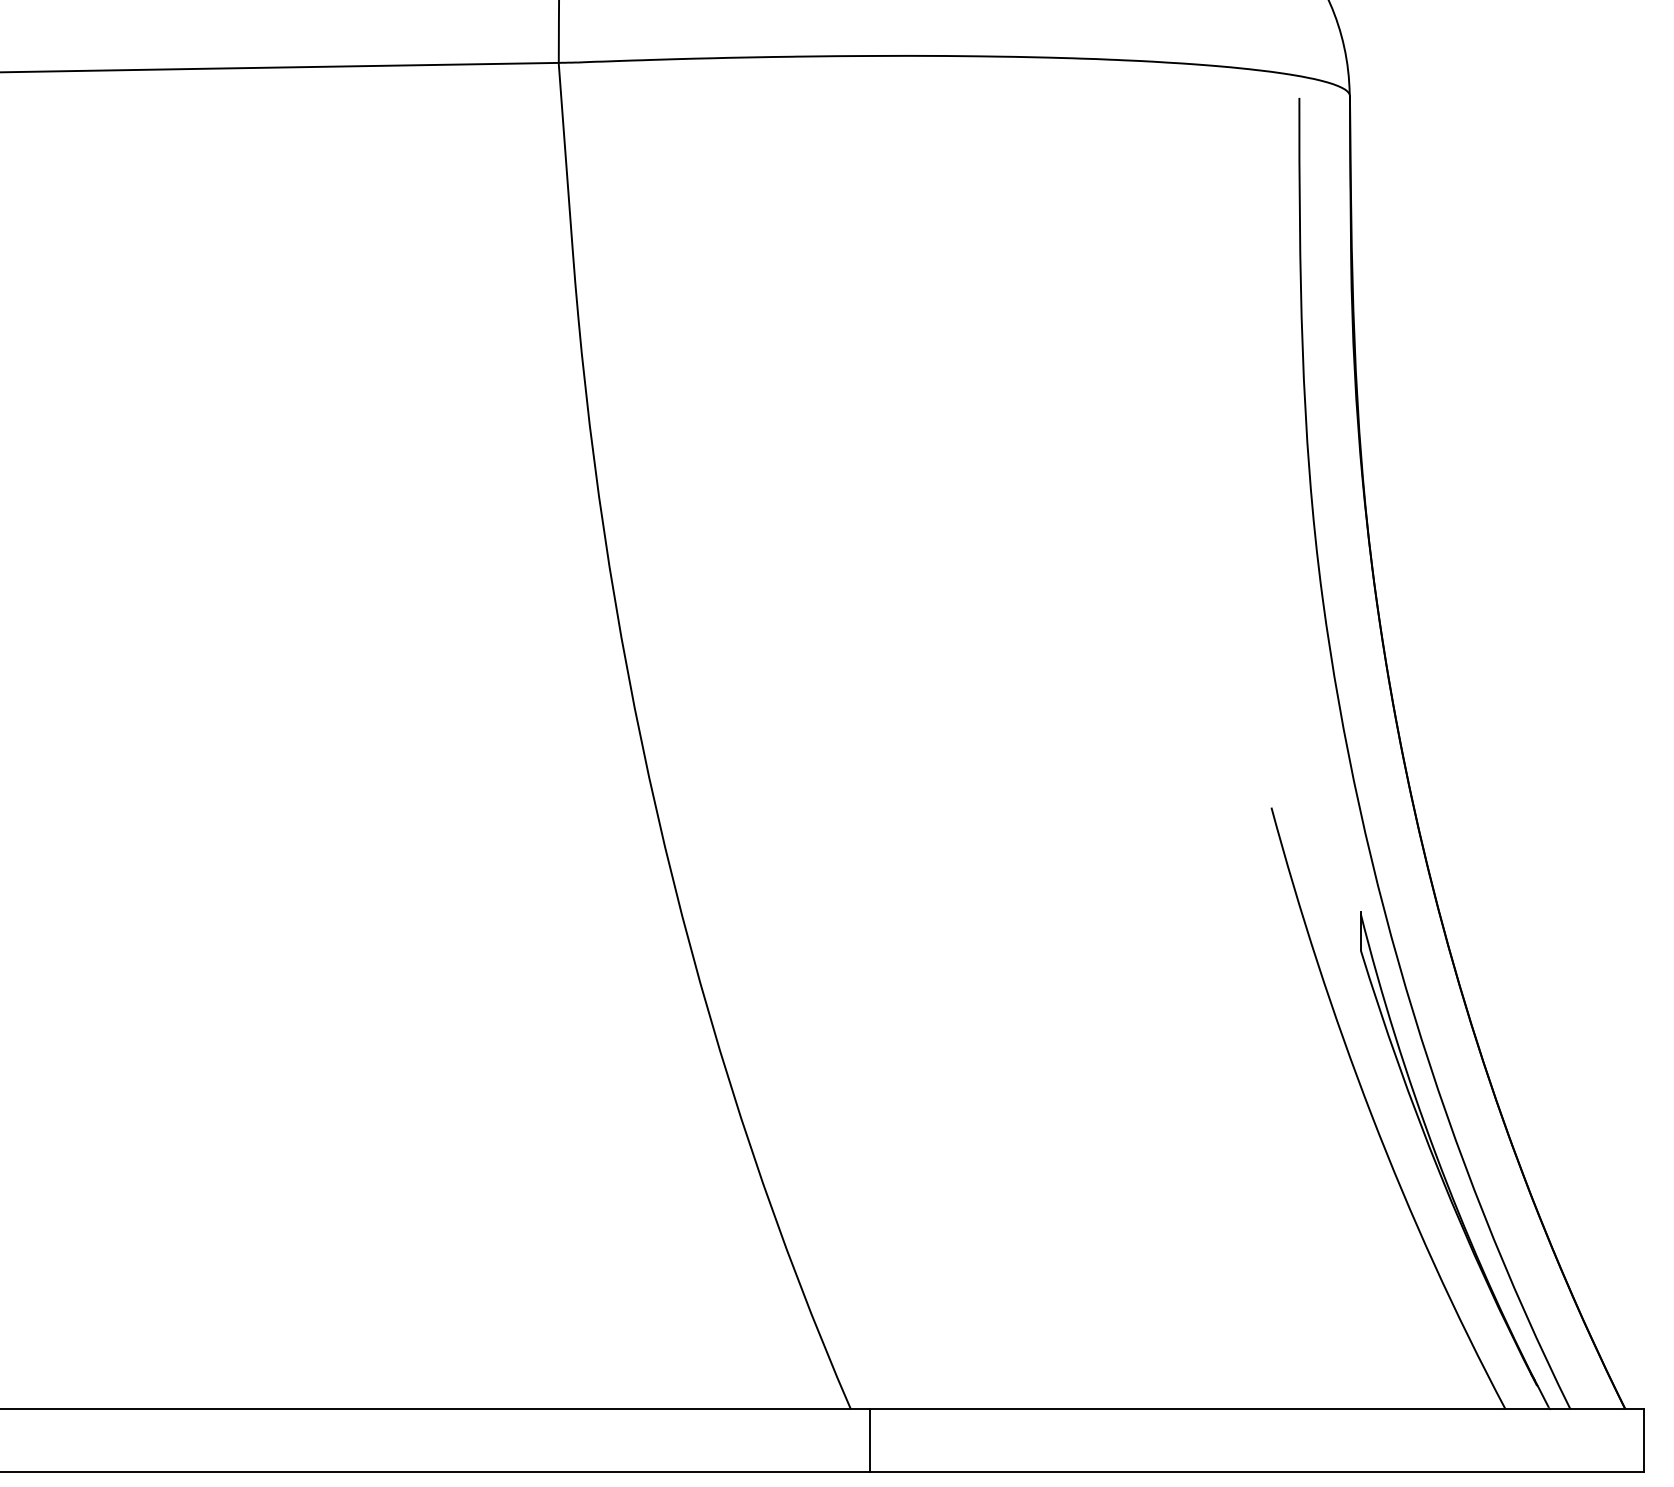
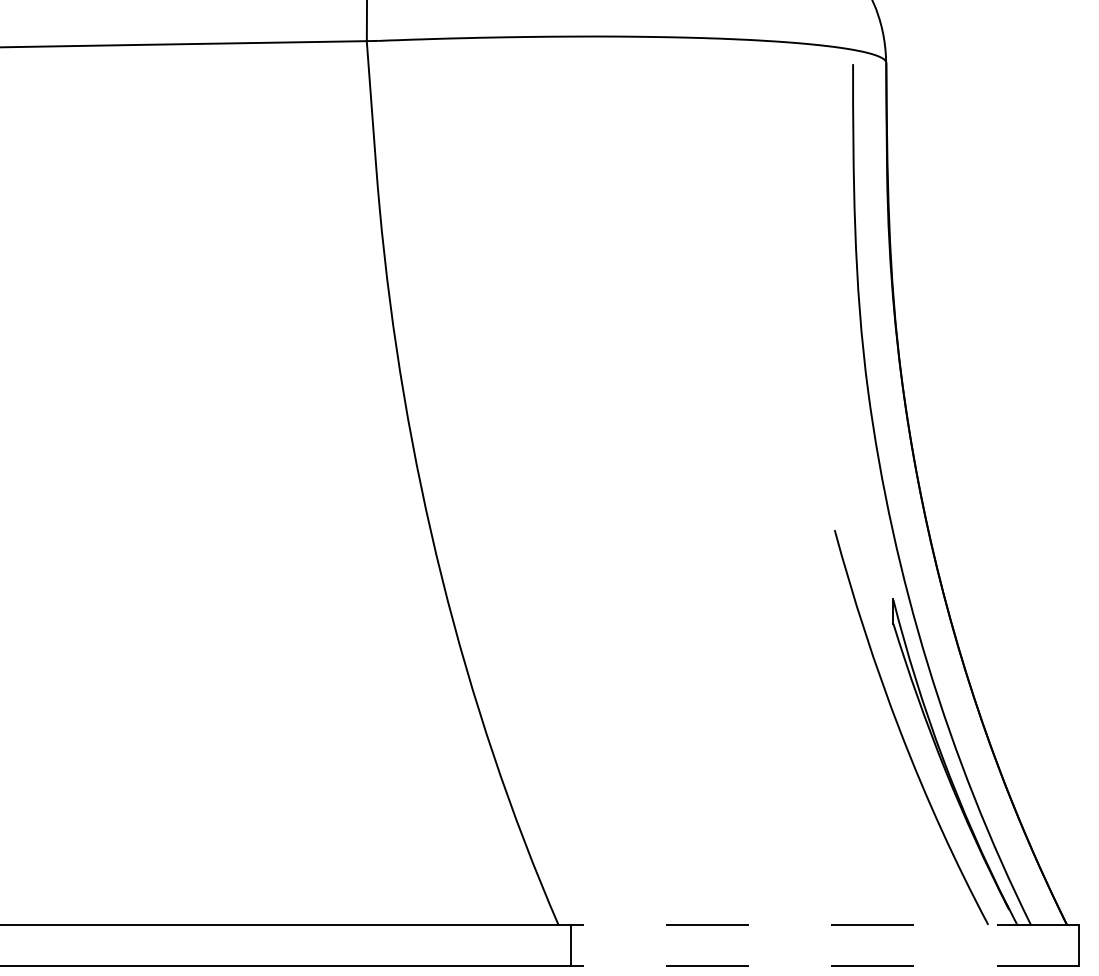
line: (1255, 1408) -> (824, 924), solid -> dashed
line: (1255, 1472) -> (824, 966), solid -> dashed

